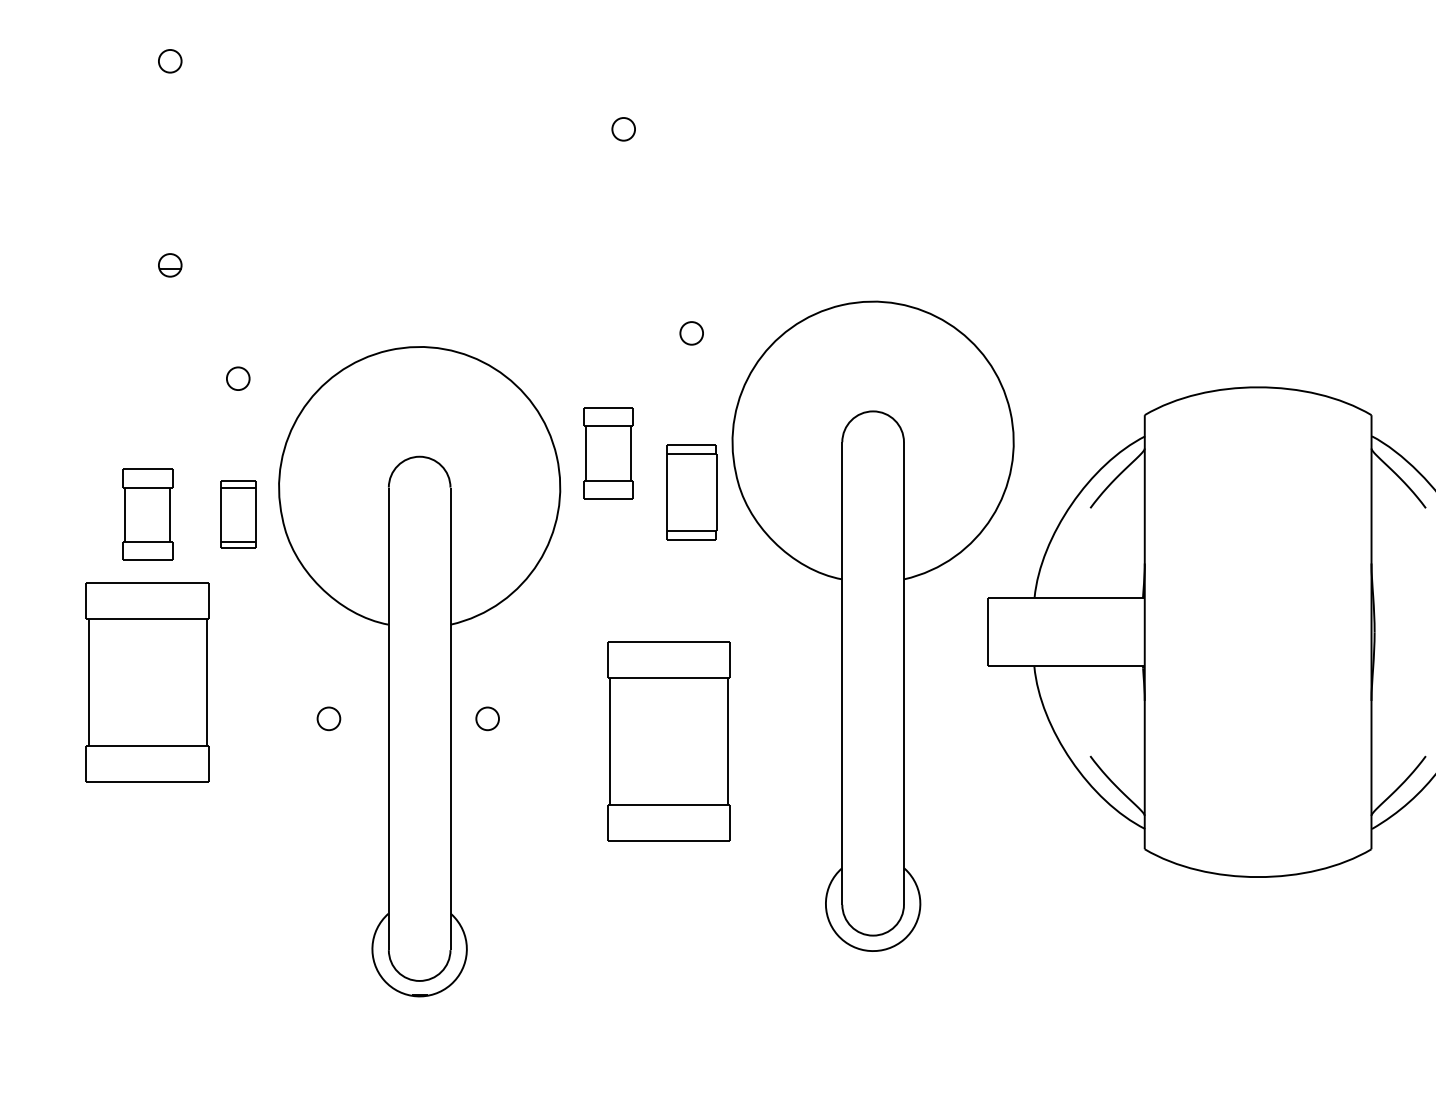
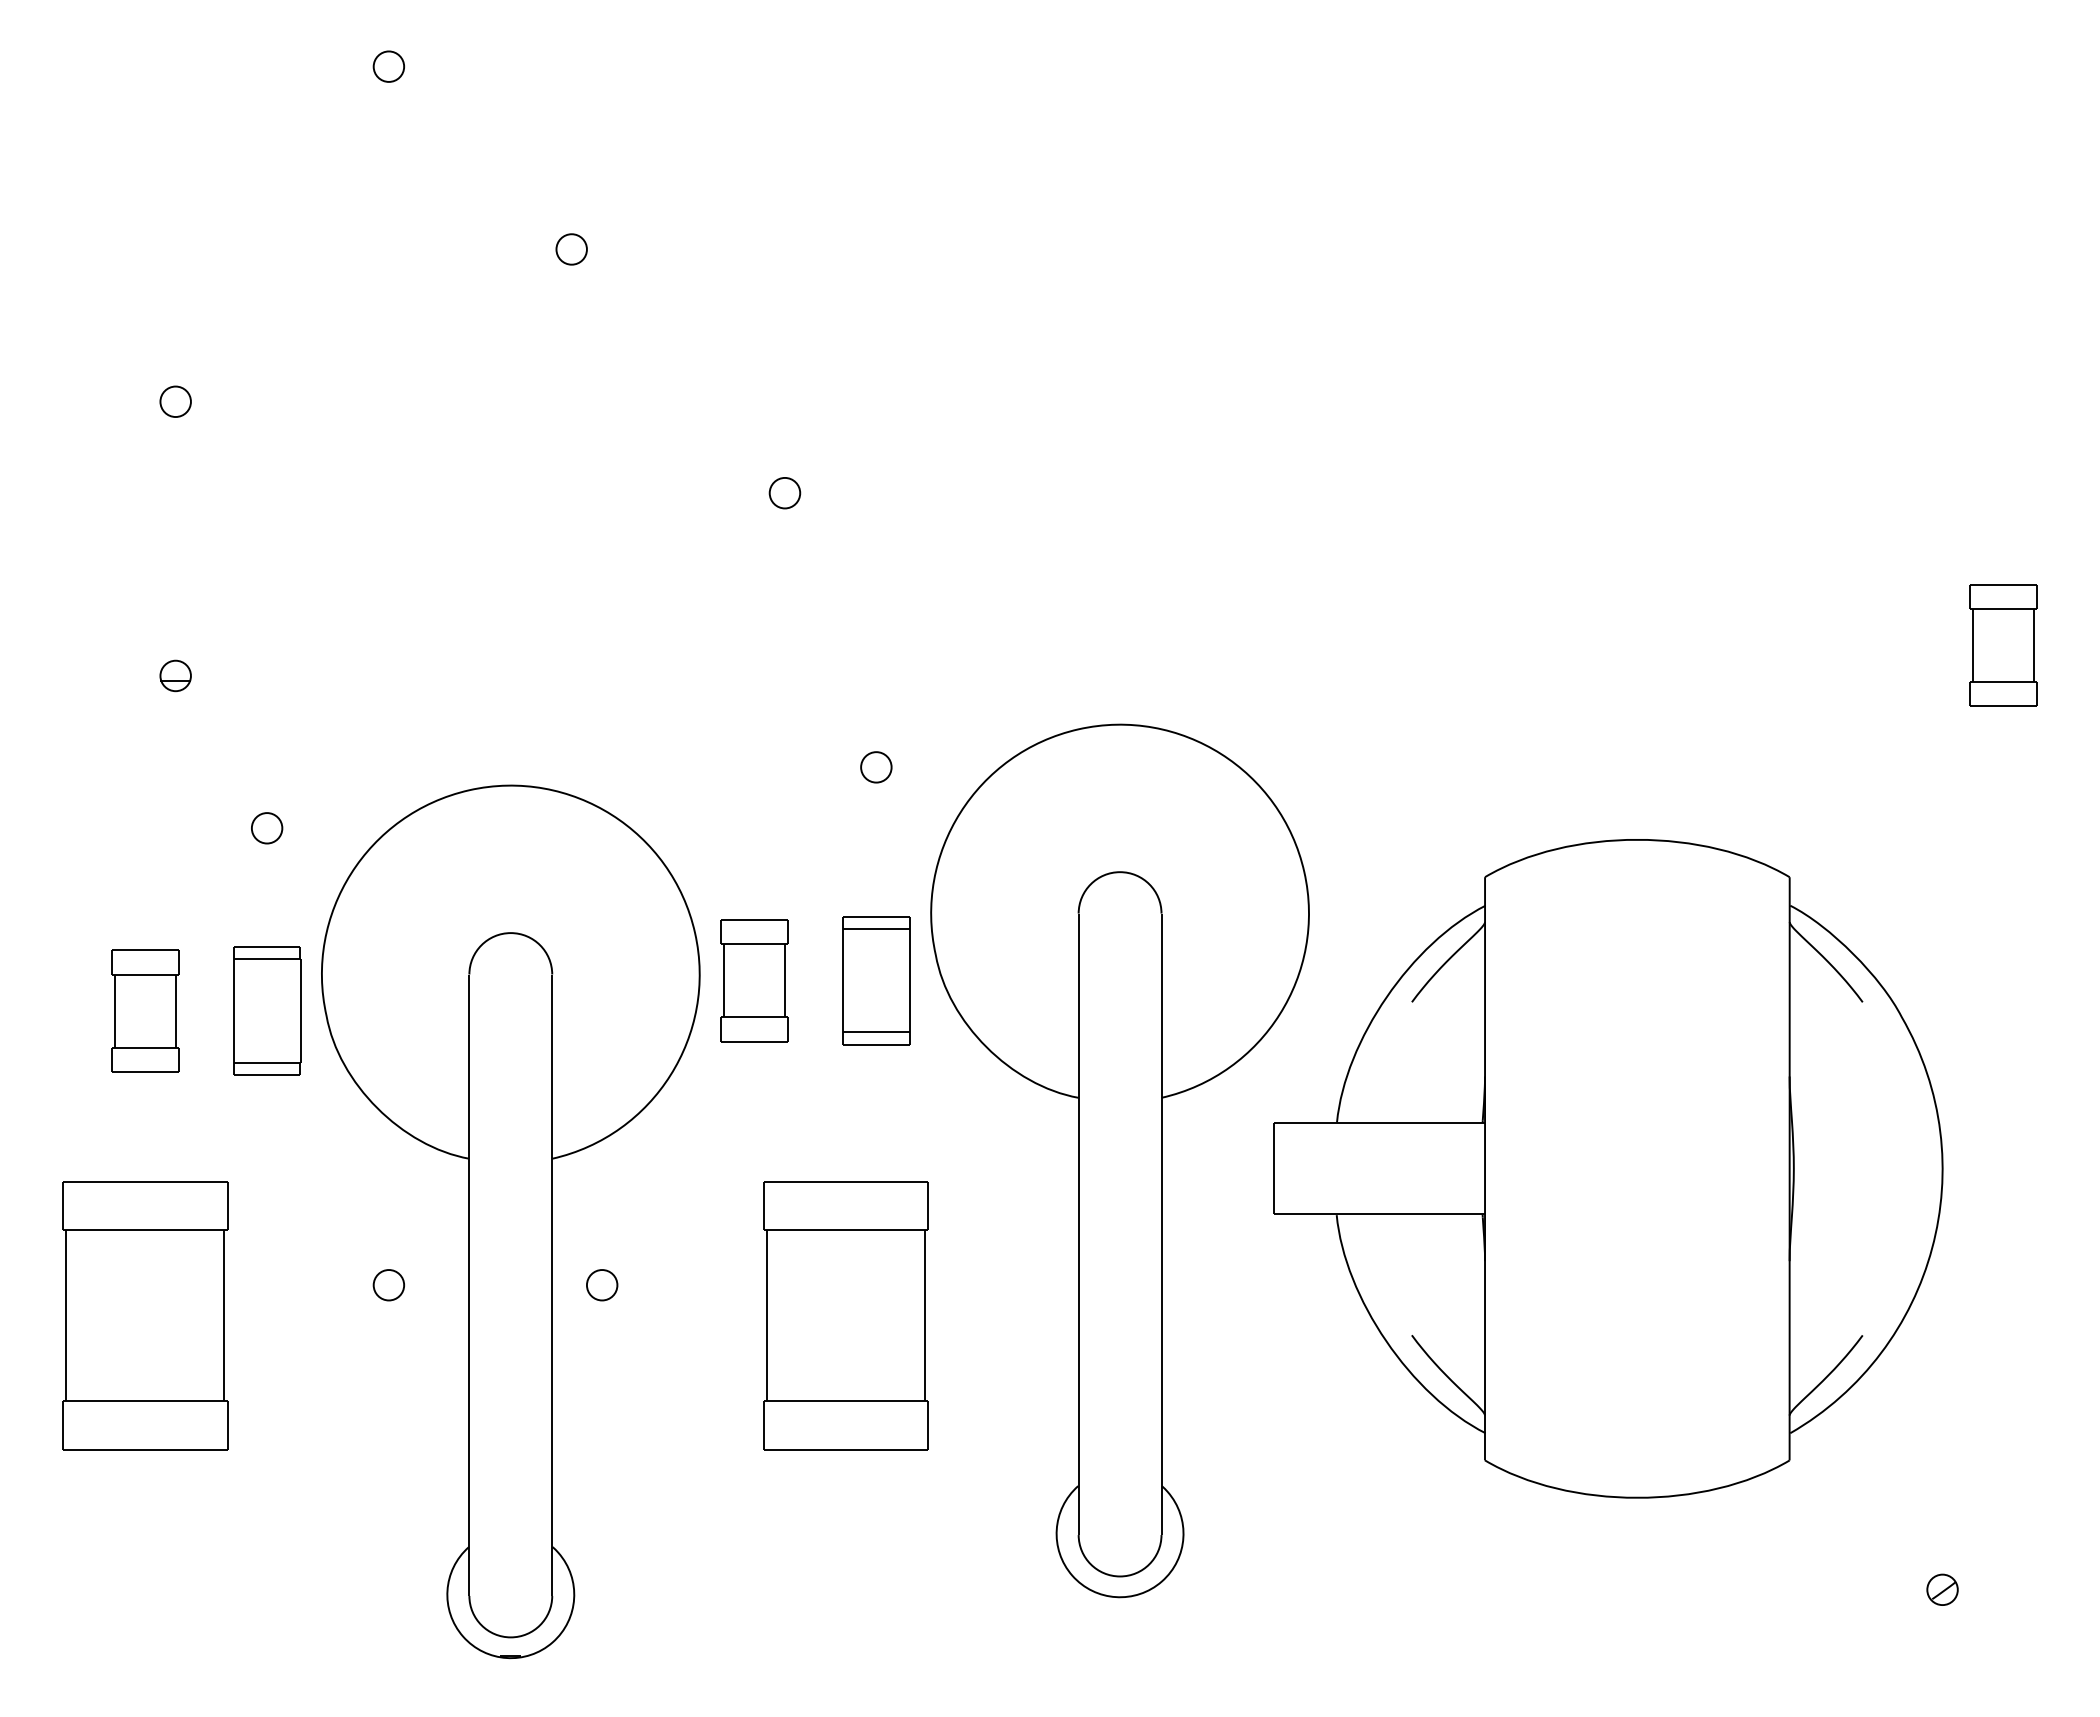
part: (608, 453) -> (754, 980), moved
part: (238, 514) -> (267, 1010), size x1.43
part: (147, 682) -> (145, 1315), moved

